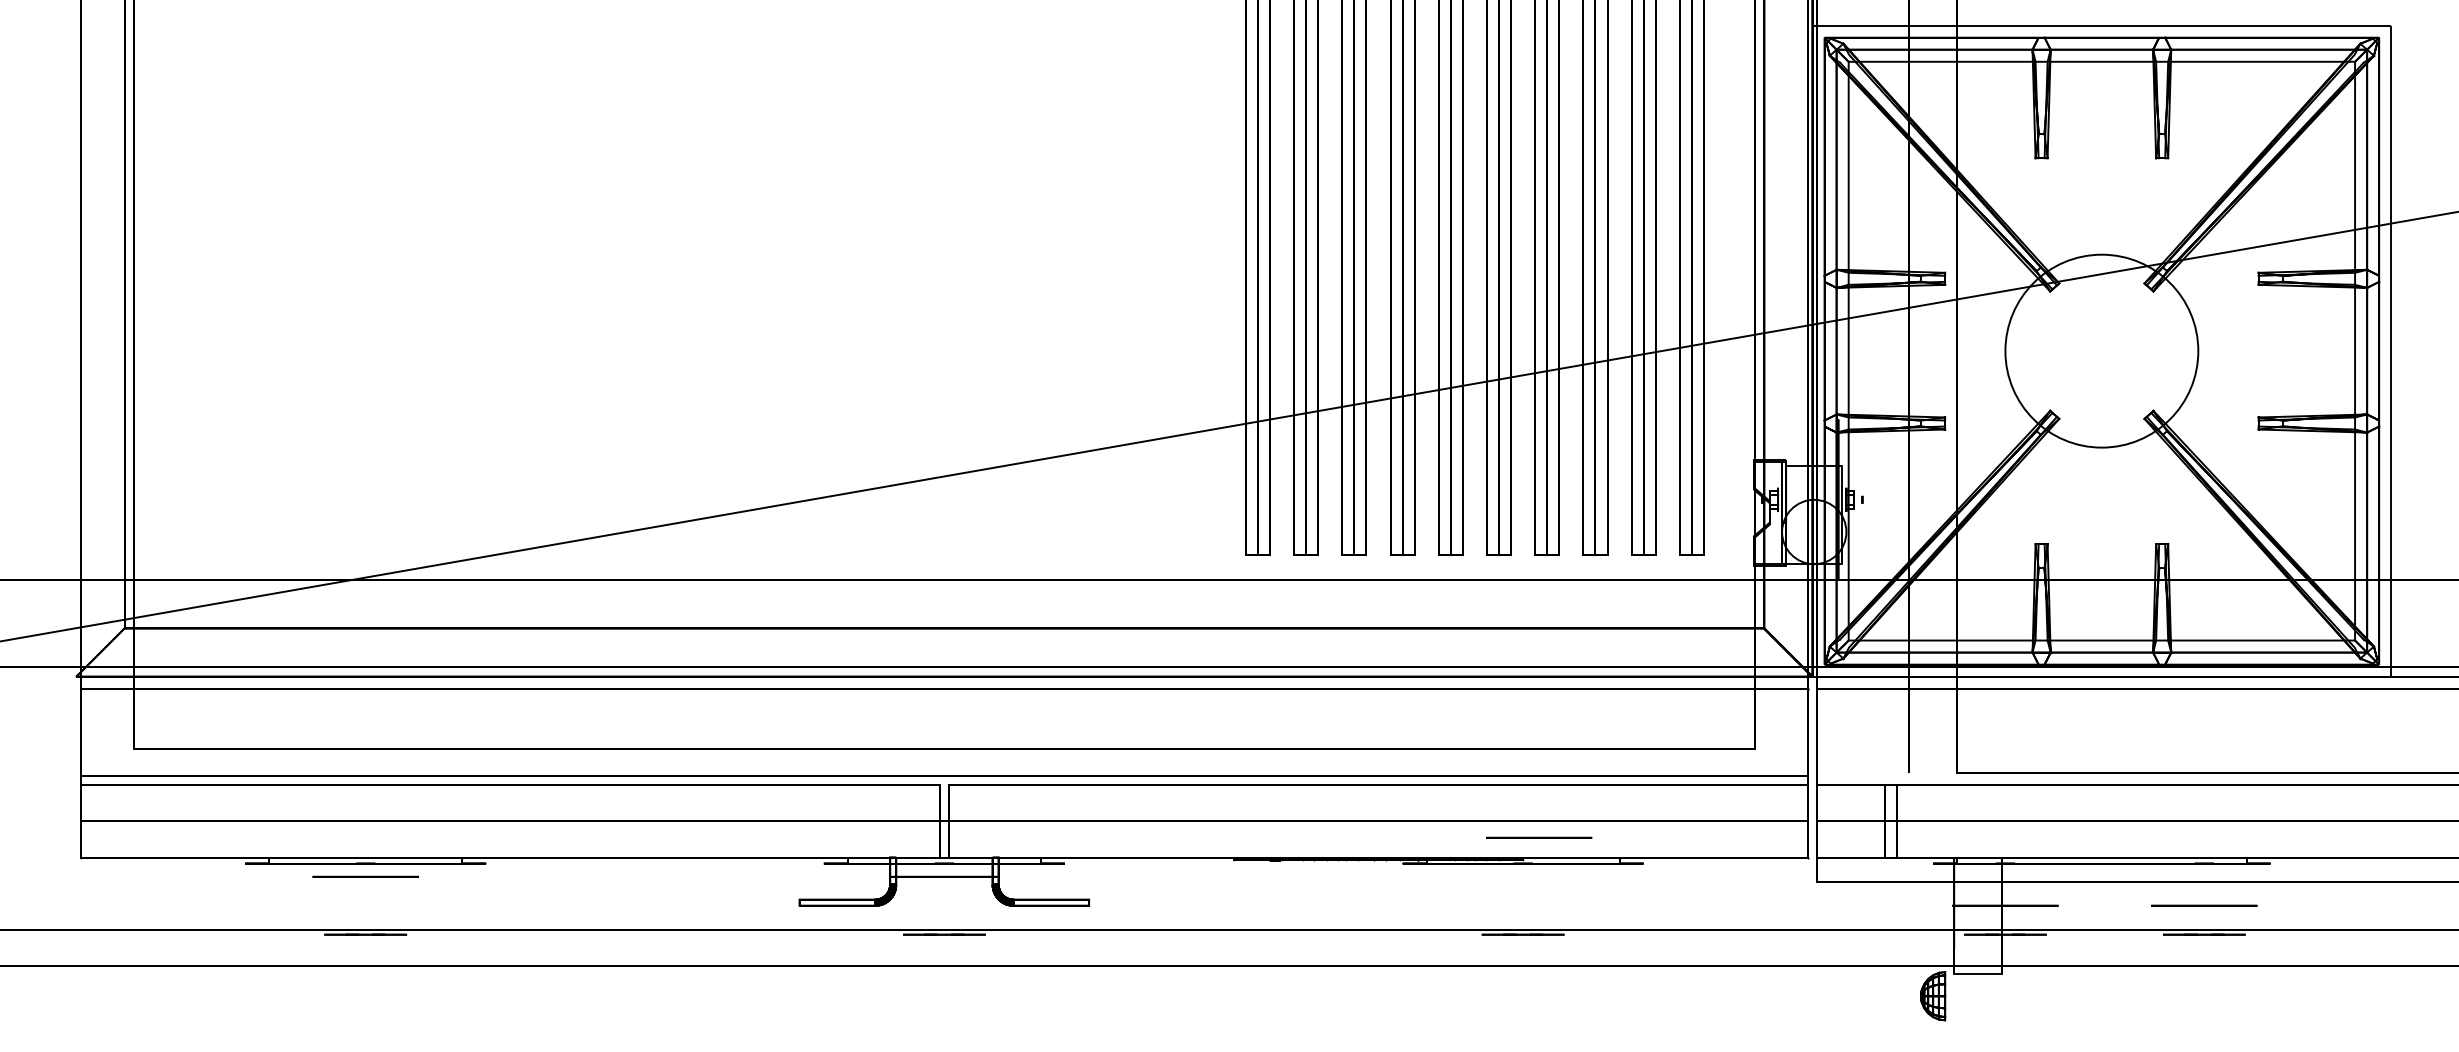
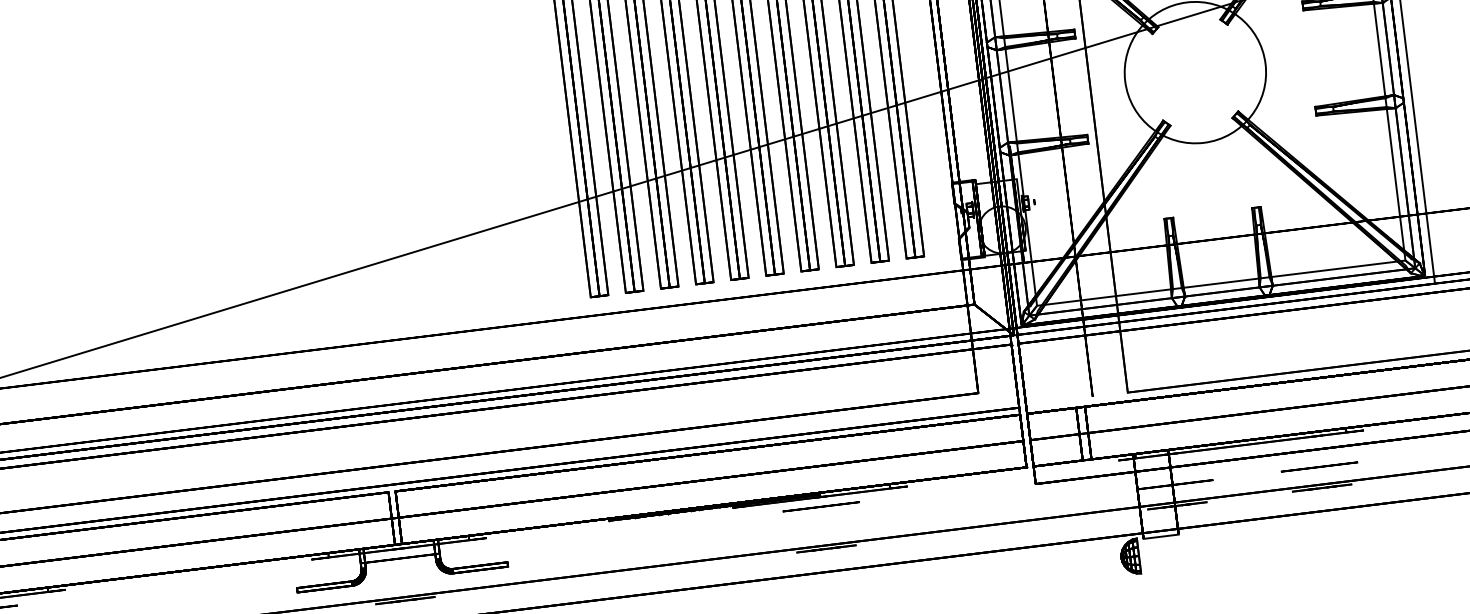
circle: (1539, 837) -> (821, 506), moved

